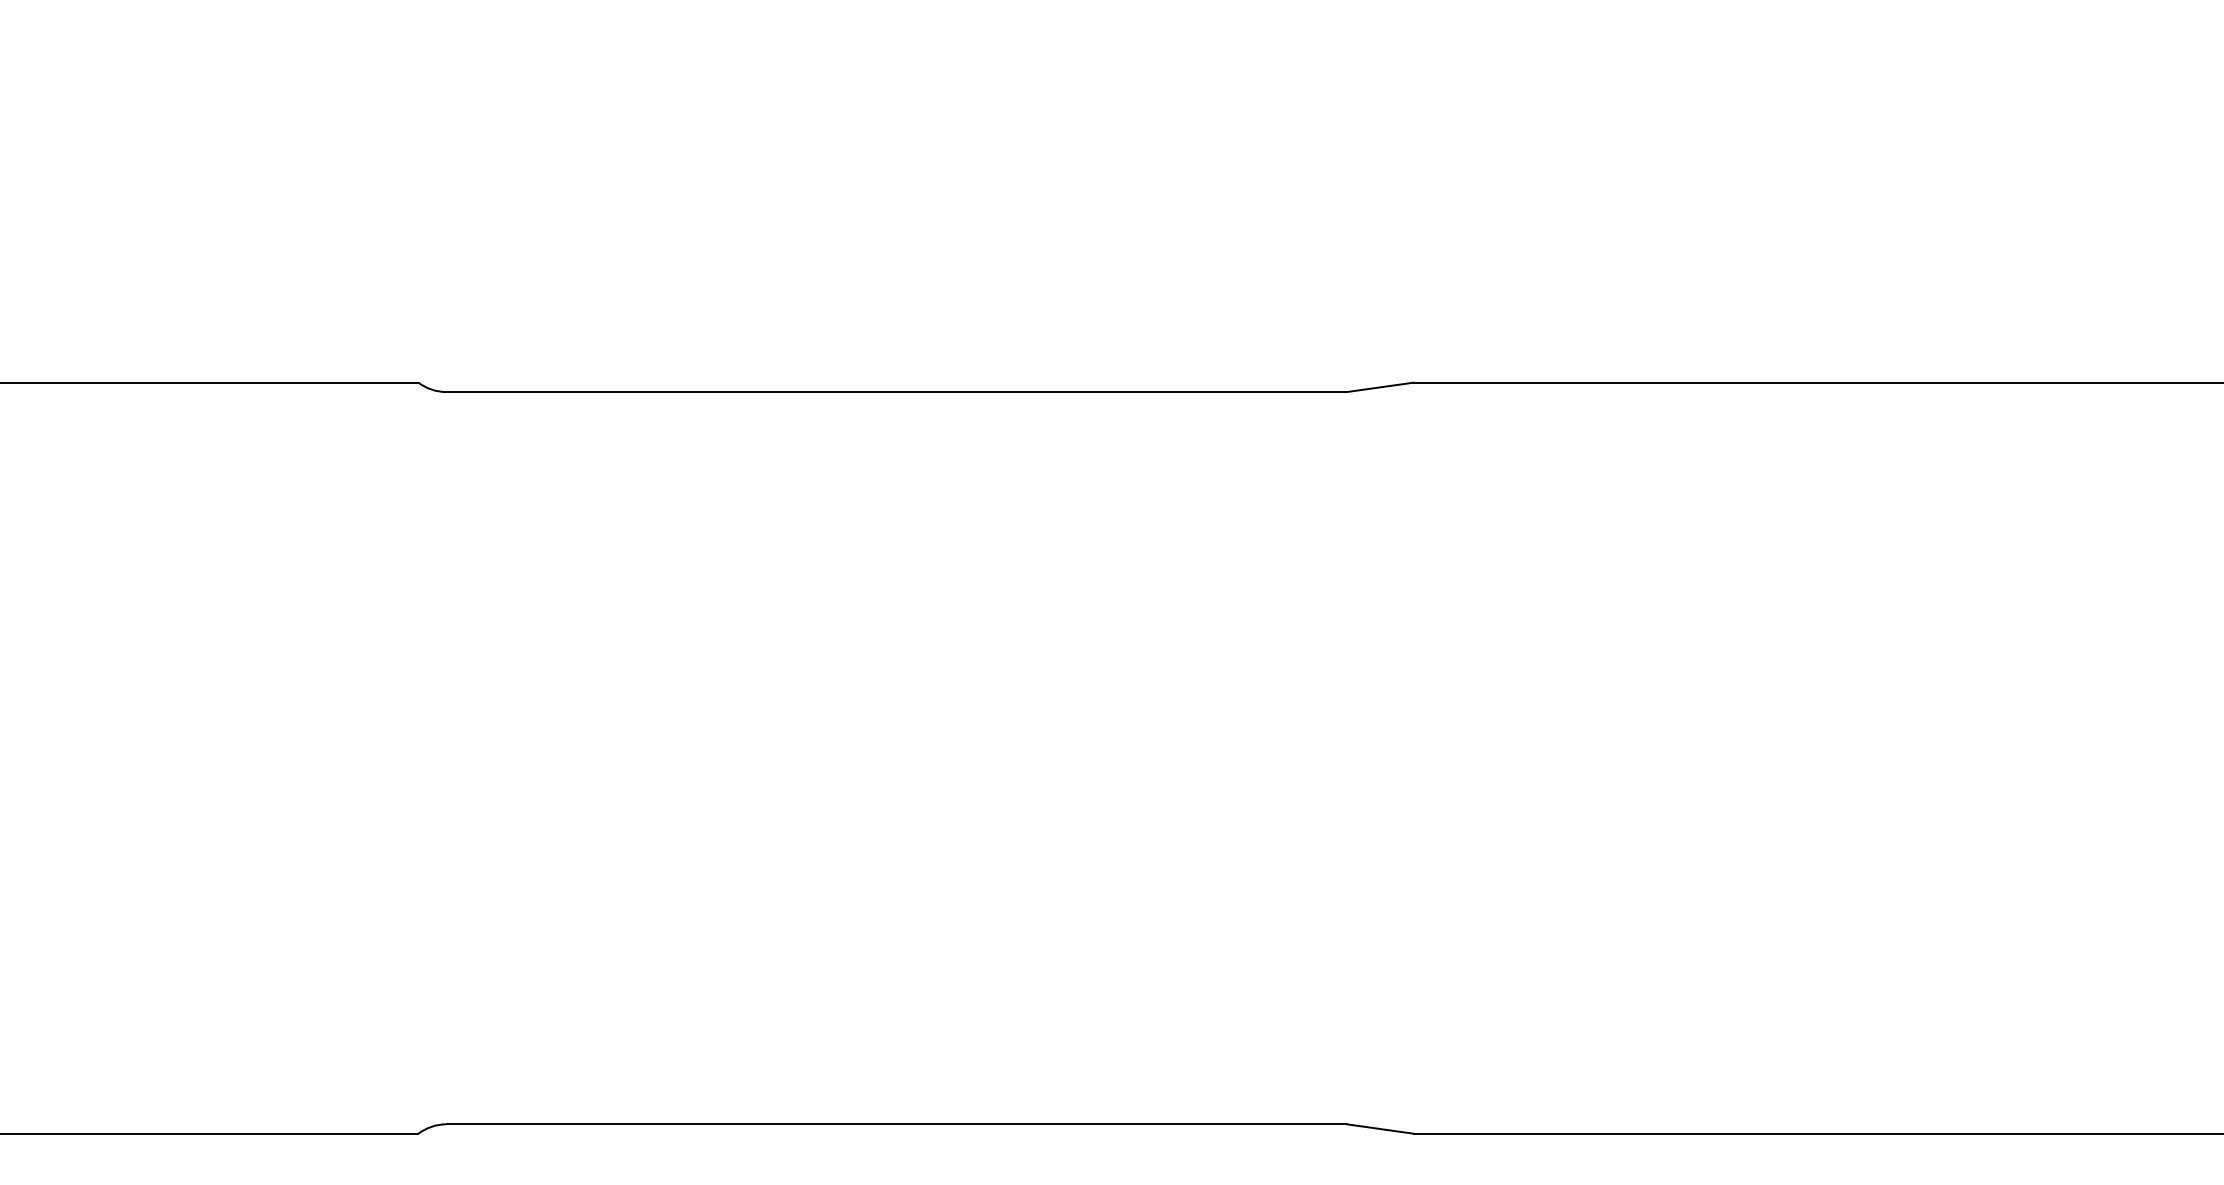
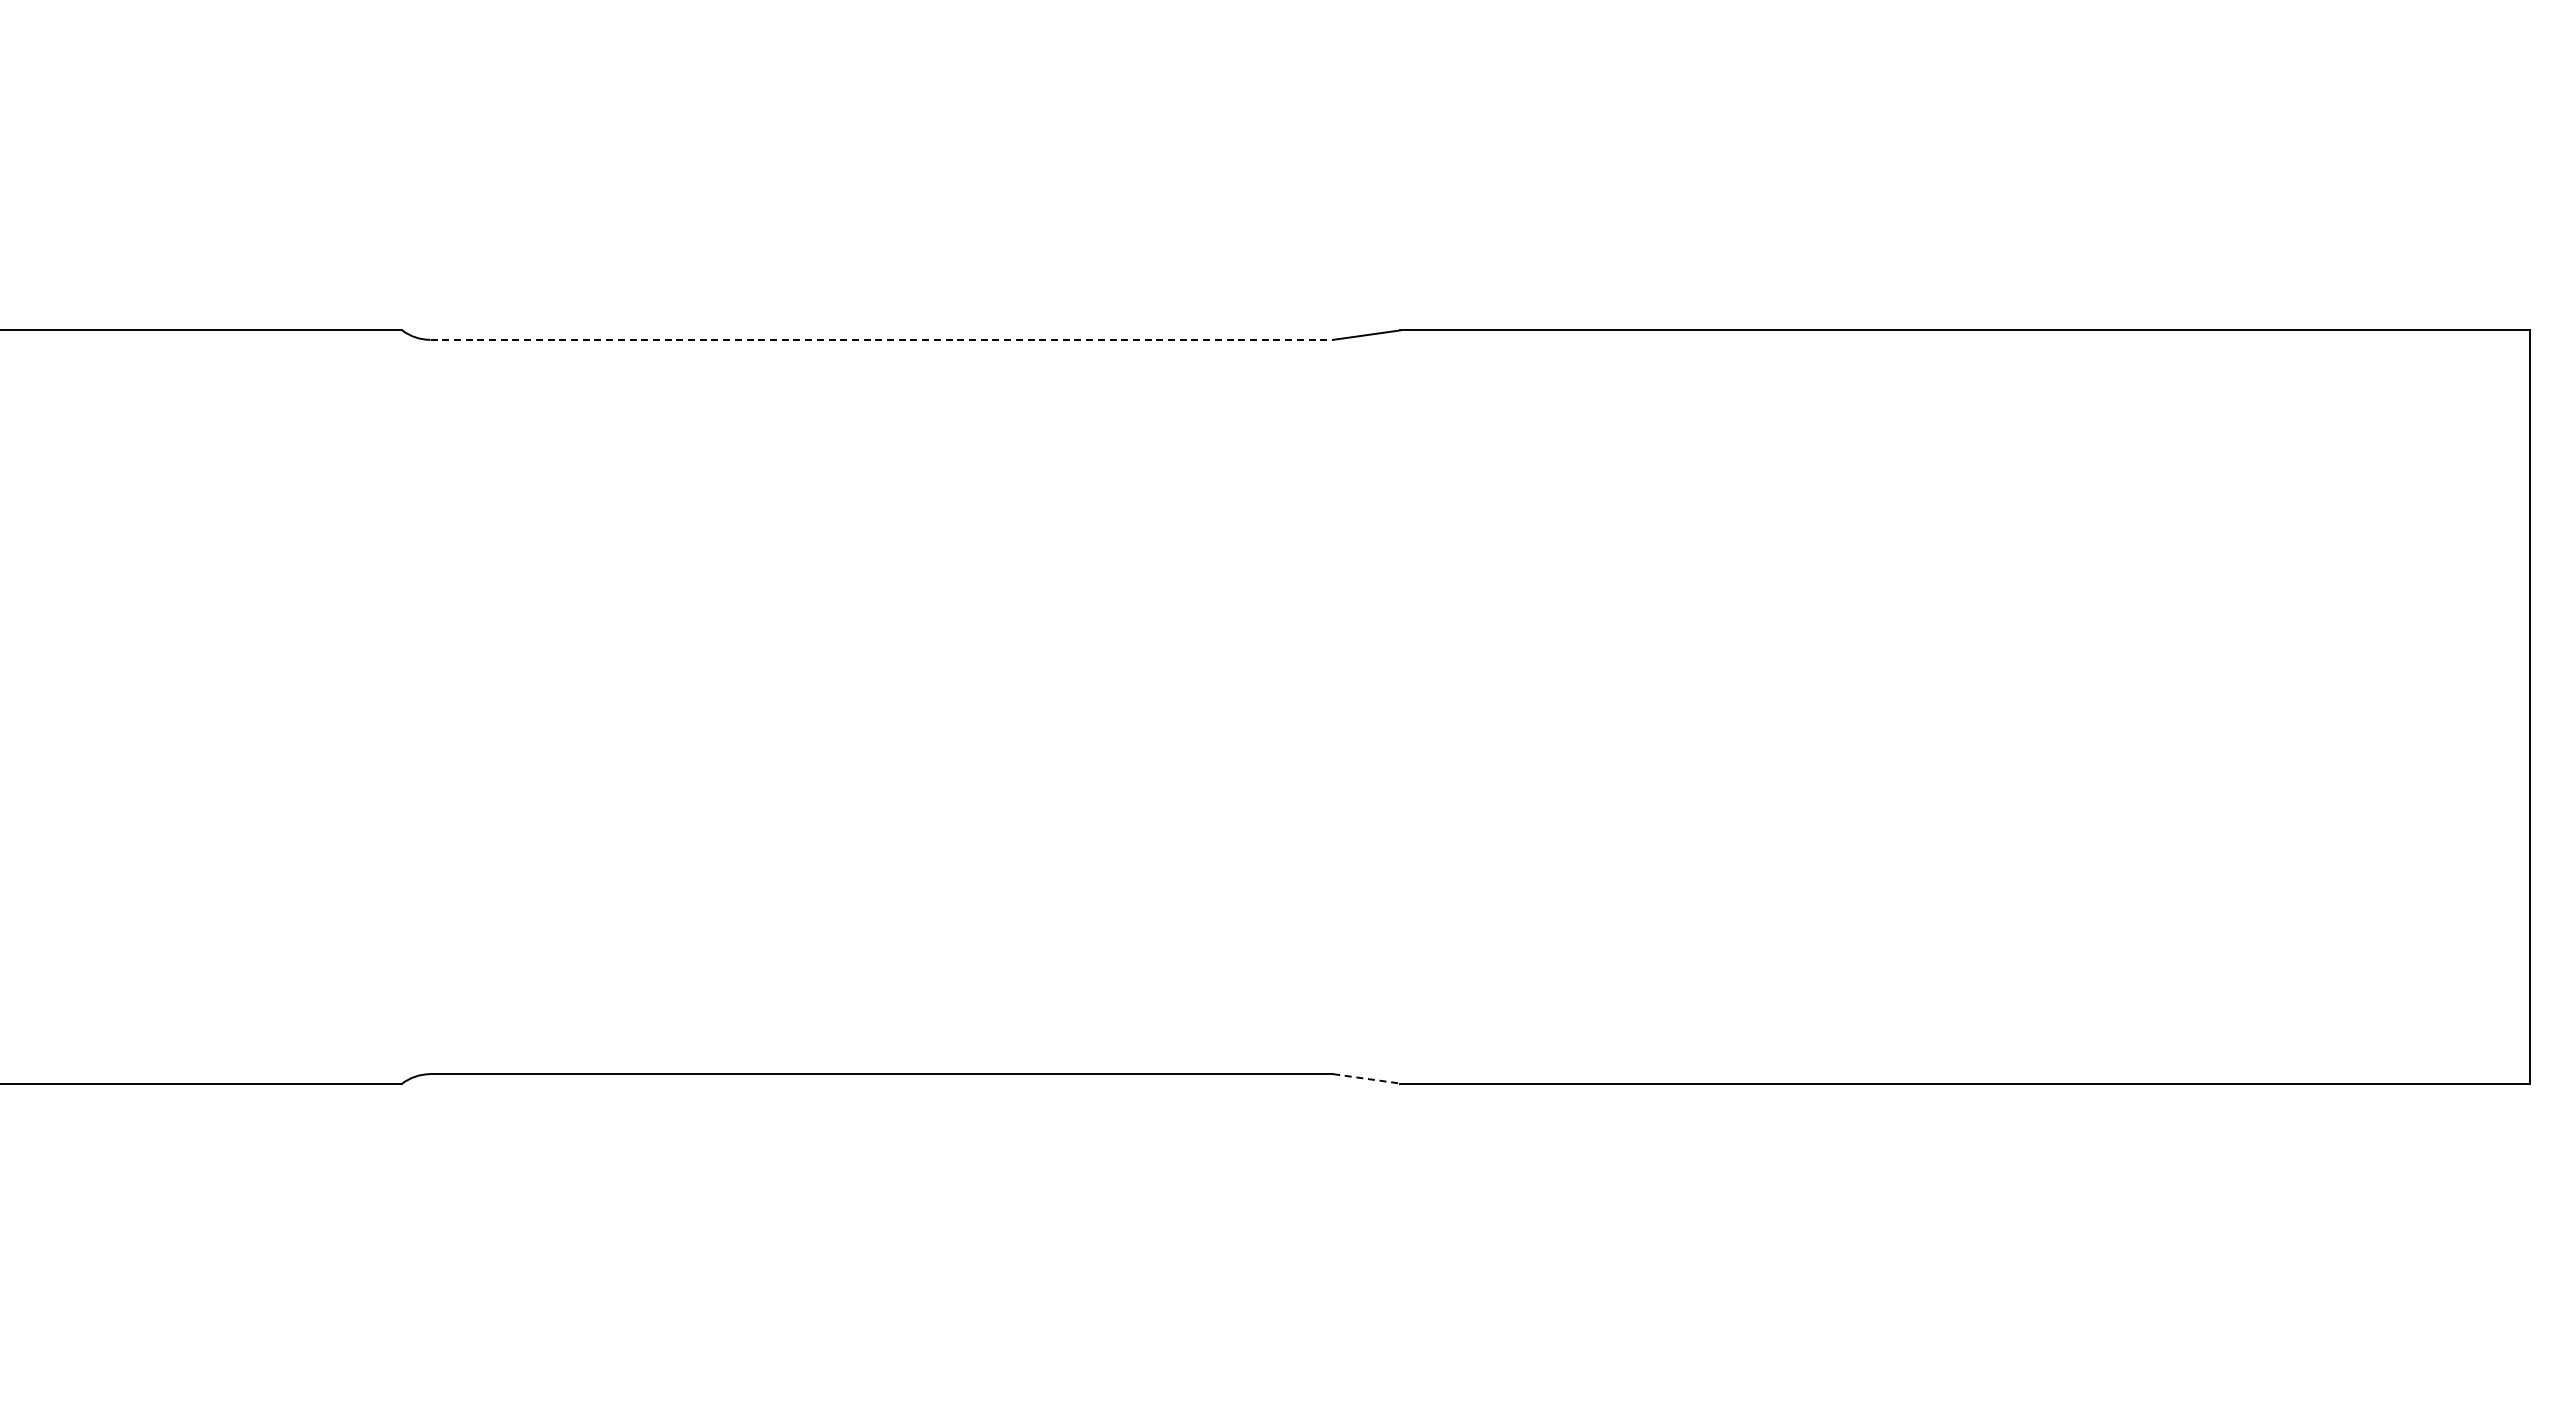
line: (897, 391) -> (882, 339), solid -> dashed
line: (1380, 1128) -> (1366, 1078), solid -> dashed

